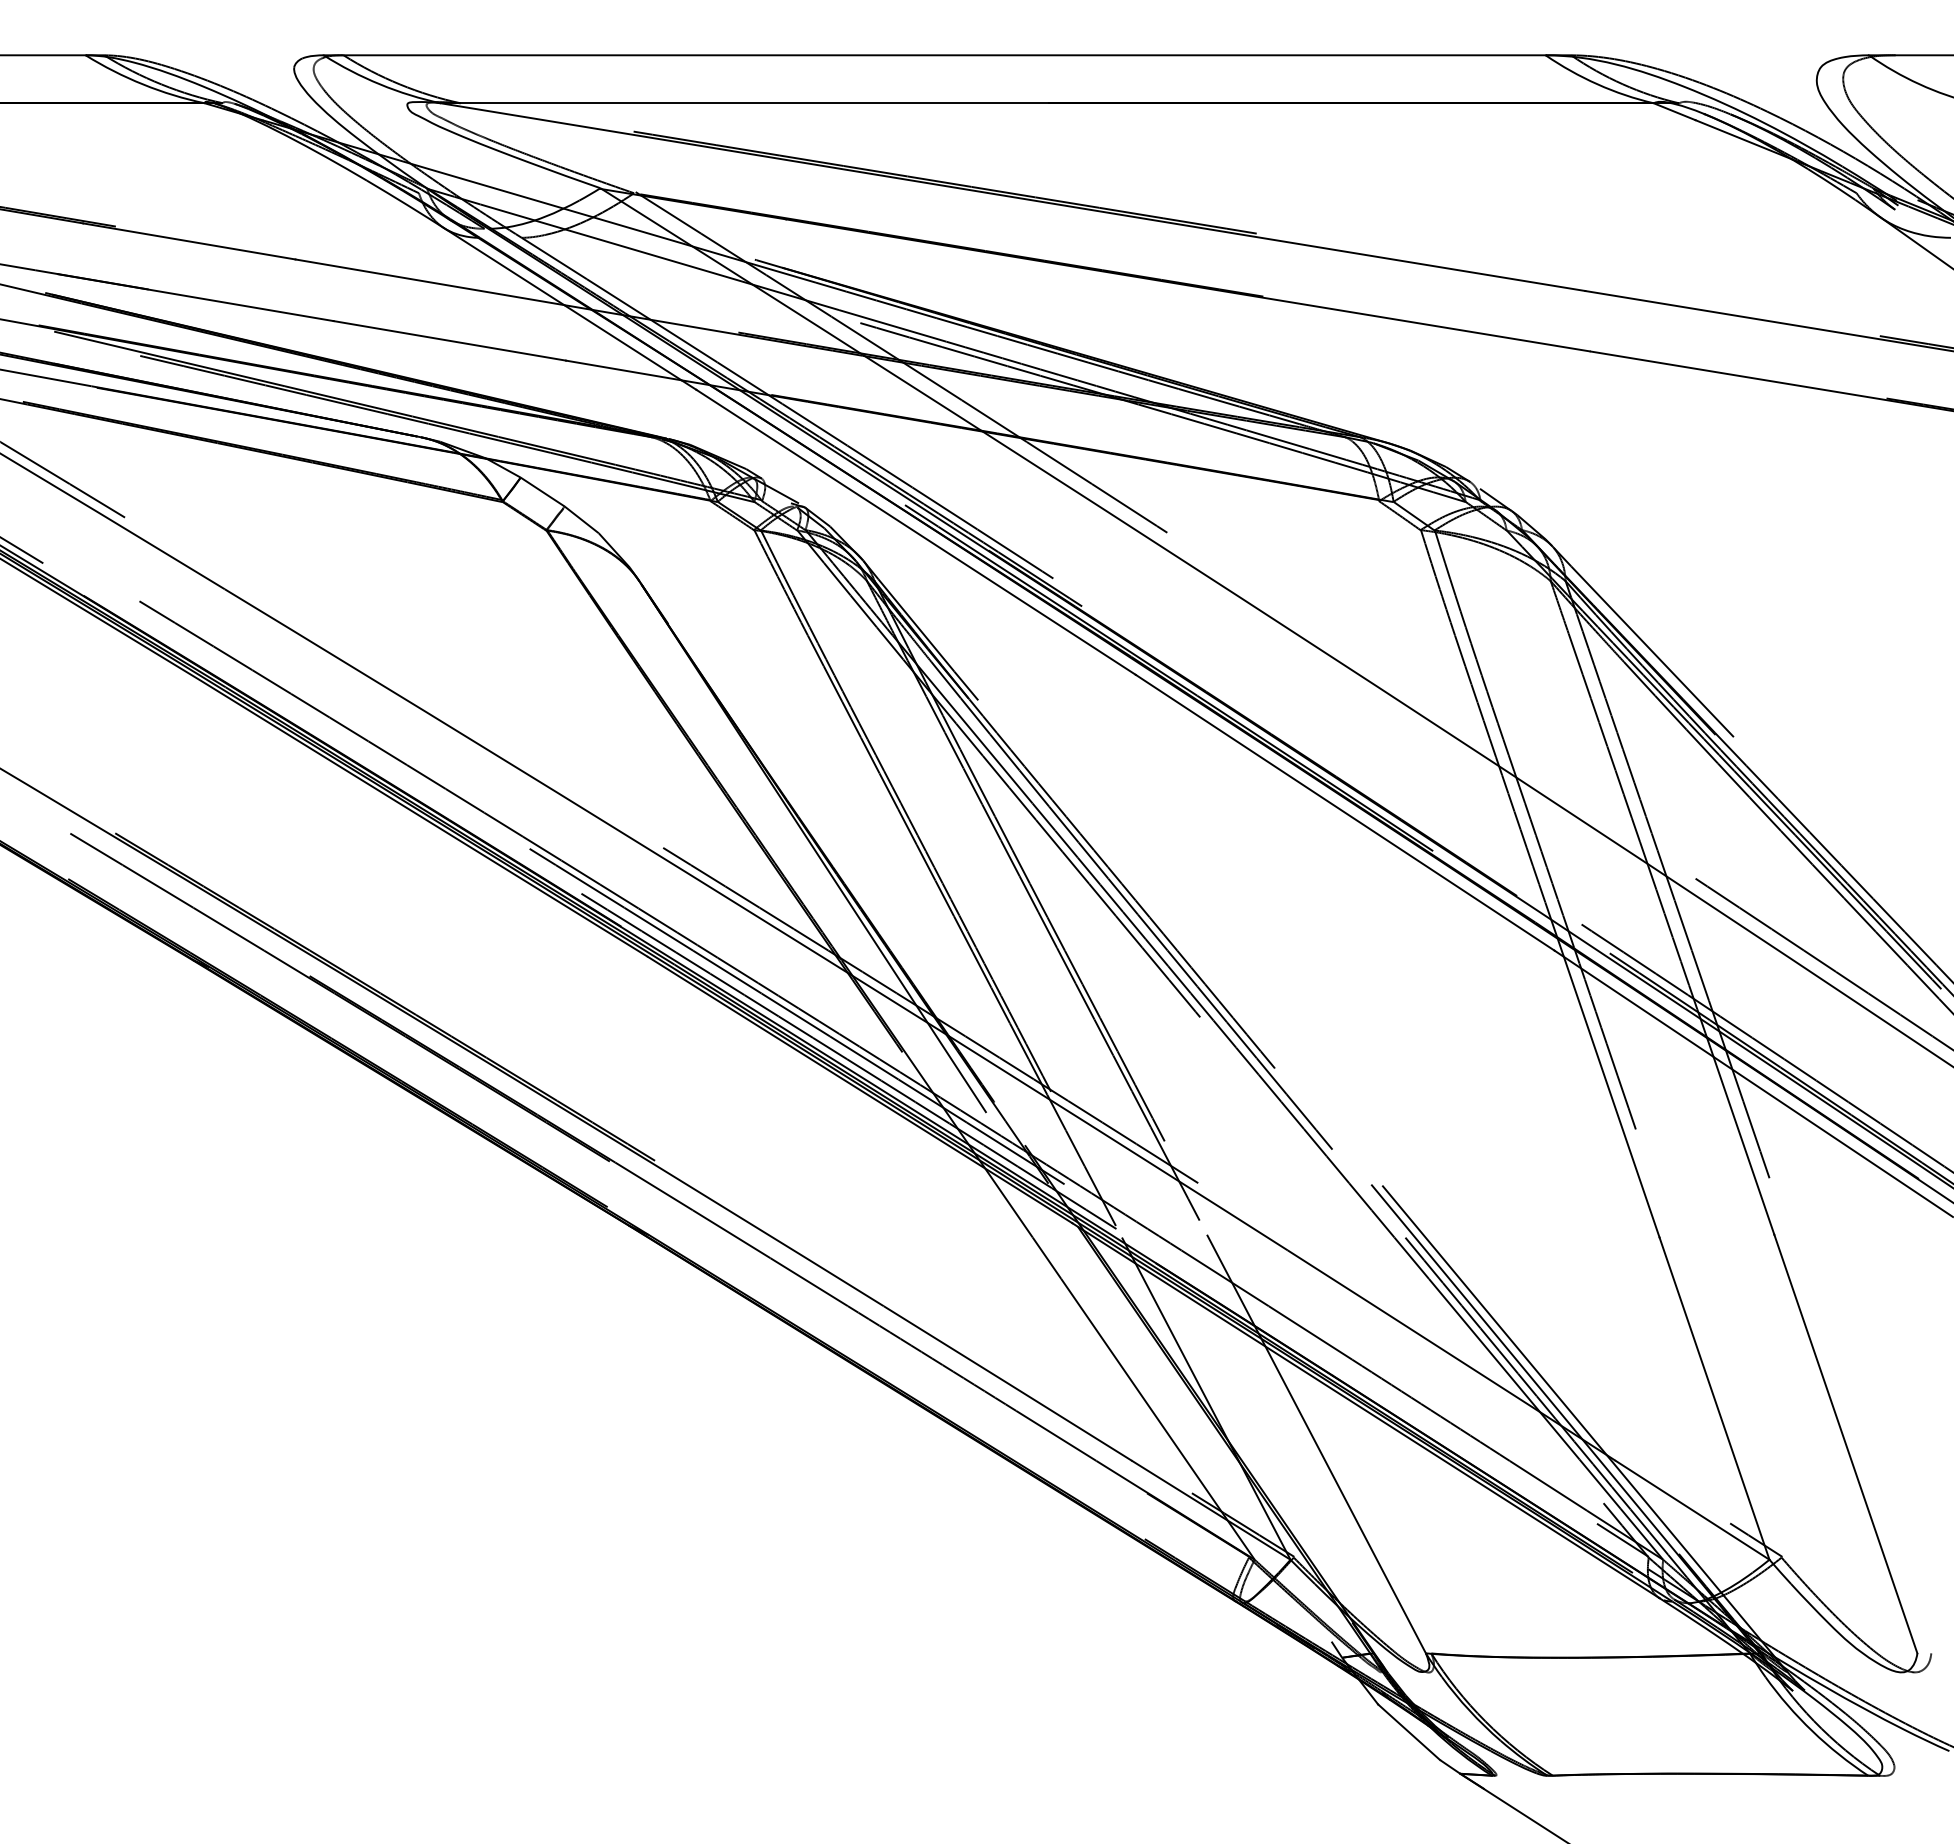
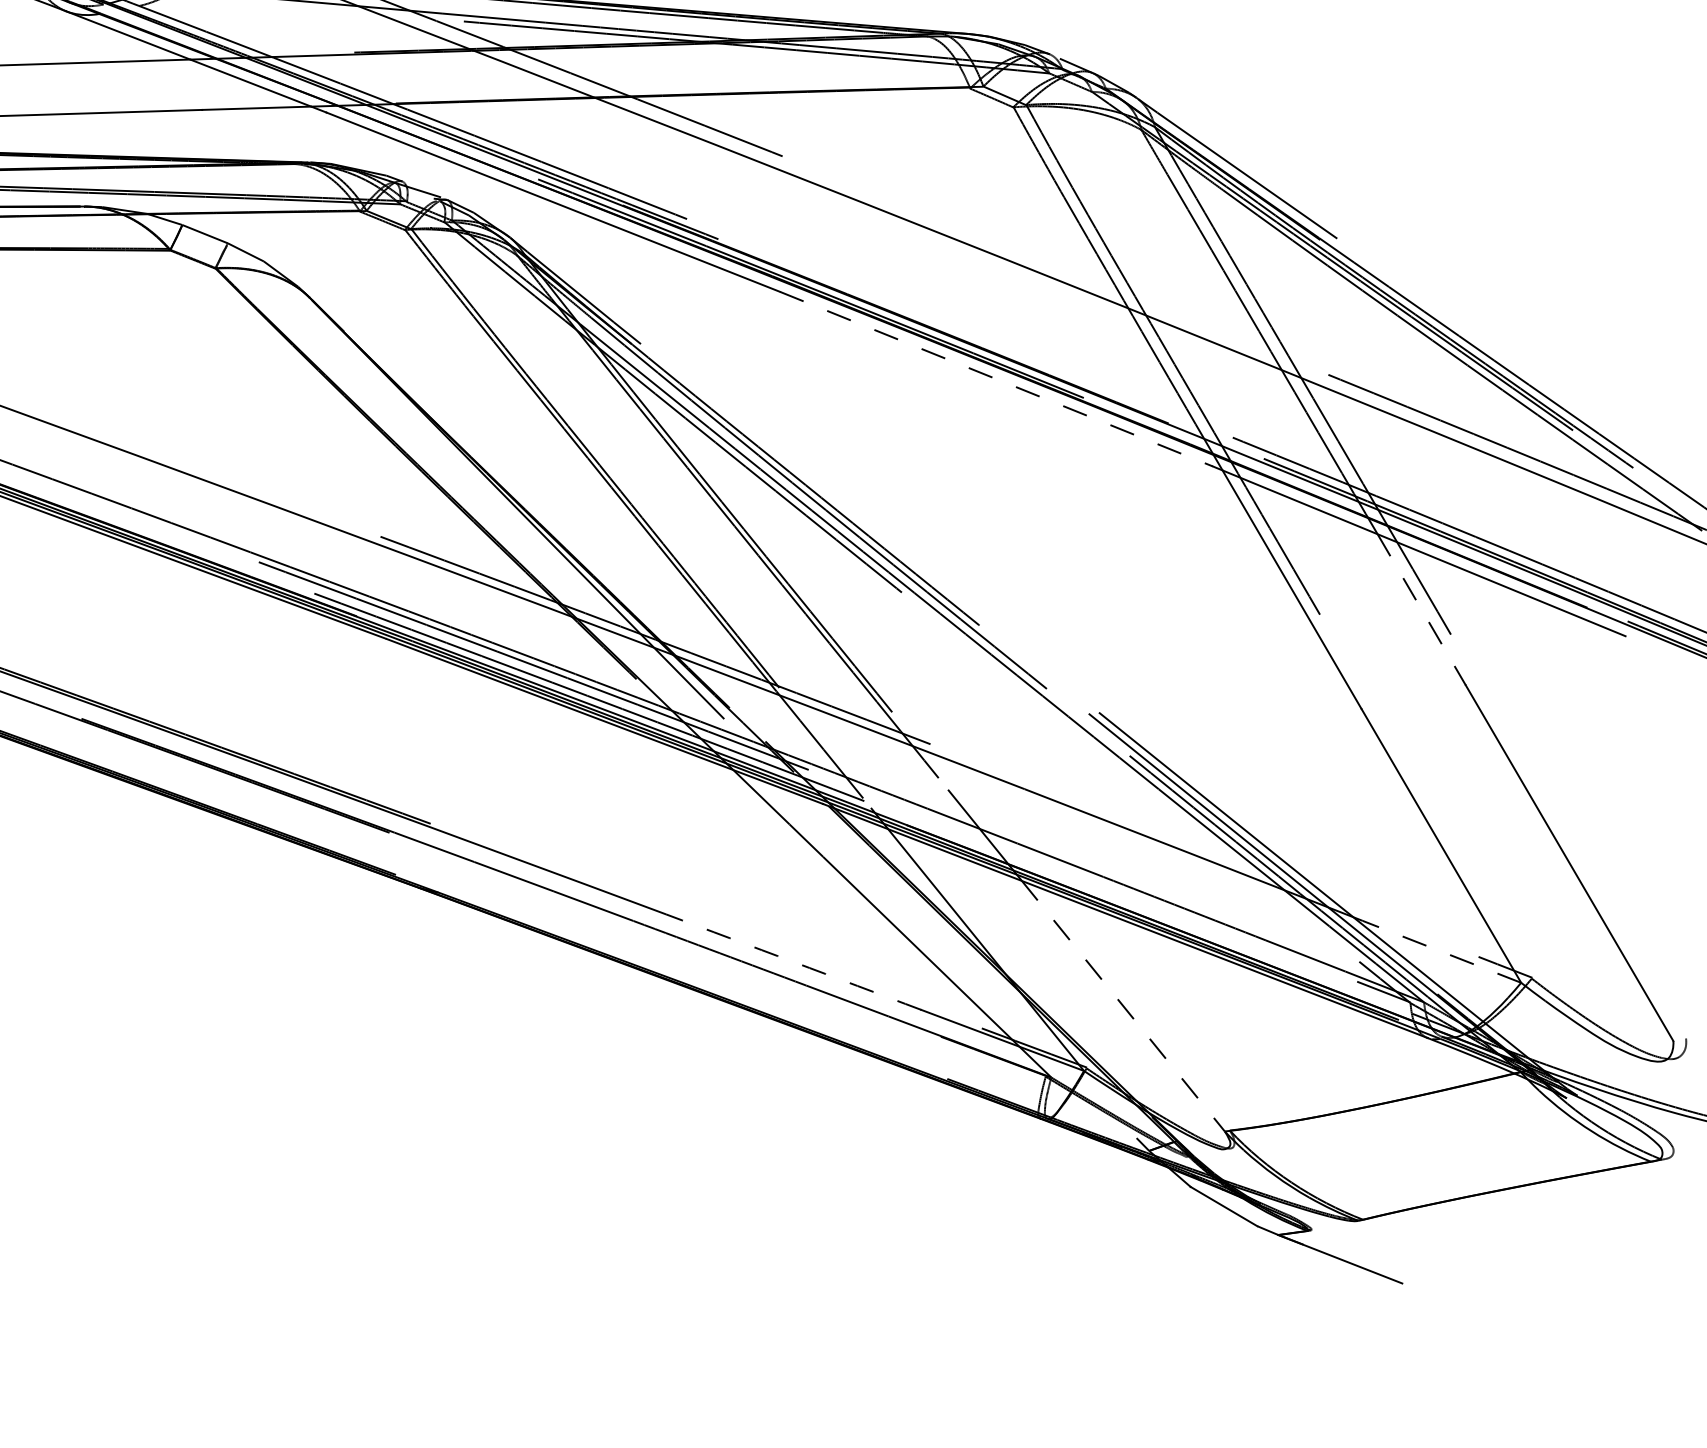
line: (1345, 812) -> (996, 378), solid -> dashed
line: (1743, 1145) -> (1421, 609), solid -> dashed
arc: (1007, 1383) -> (793, 962), solid -> dashed
line: (1345, 1500) -> (1123, 1006), solid -> dashed
line: (1692, 1510) -> (1441, 952), solid -> dashed

